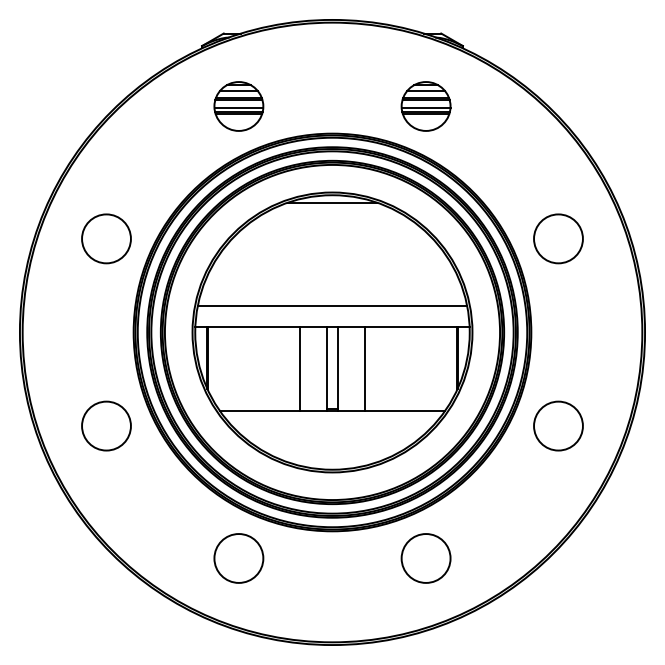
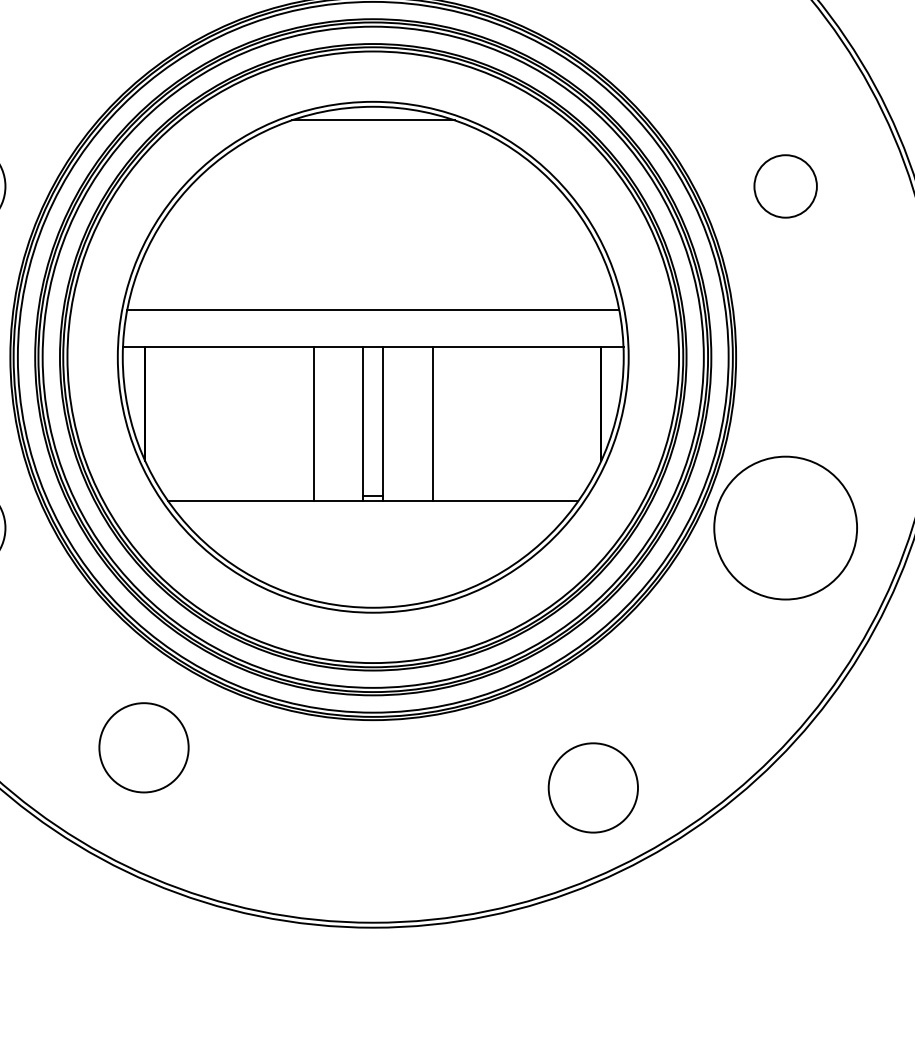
circle: (558, 238) -> (785, 185), size x0.7
circle: (558, 425) -> (785, 527), size x1.6
circle: (238, 558) -> (143, 747), moved
circle: (425, 558) -> (592, 787), moved

